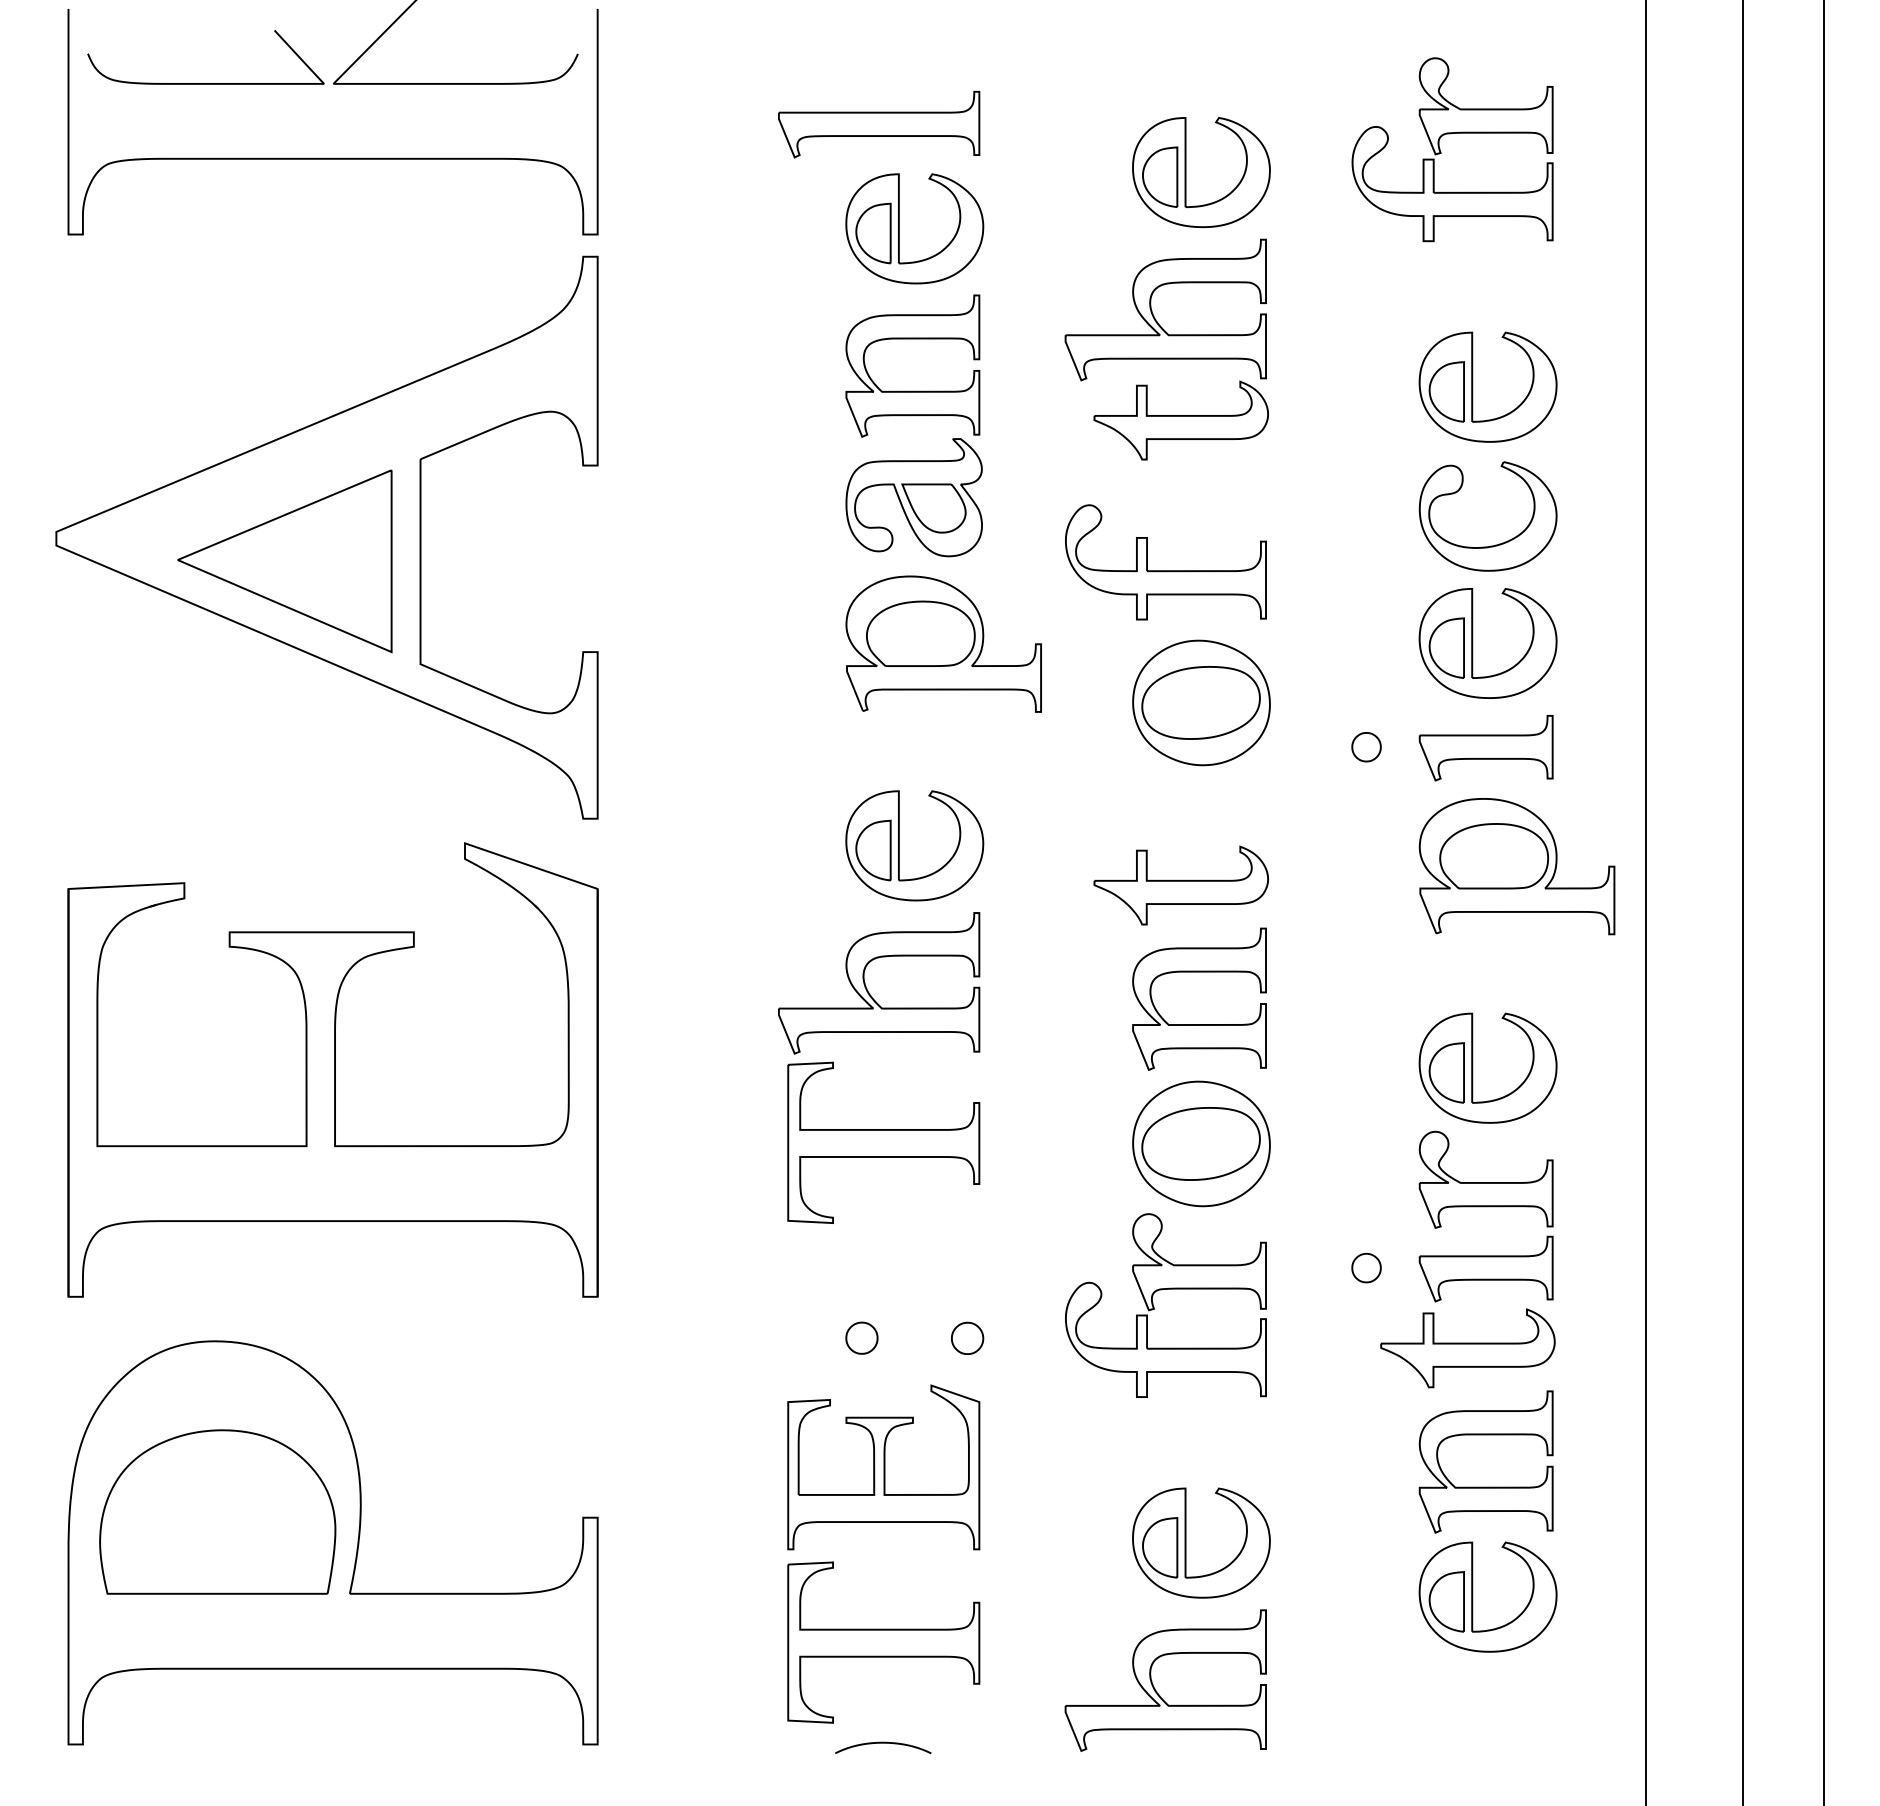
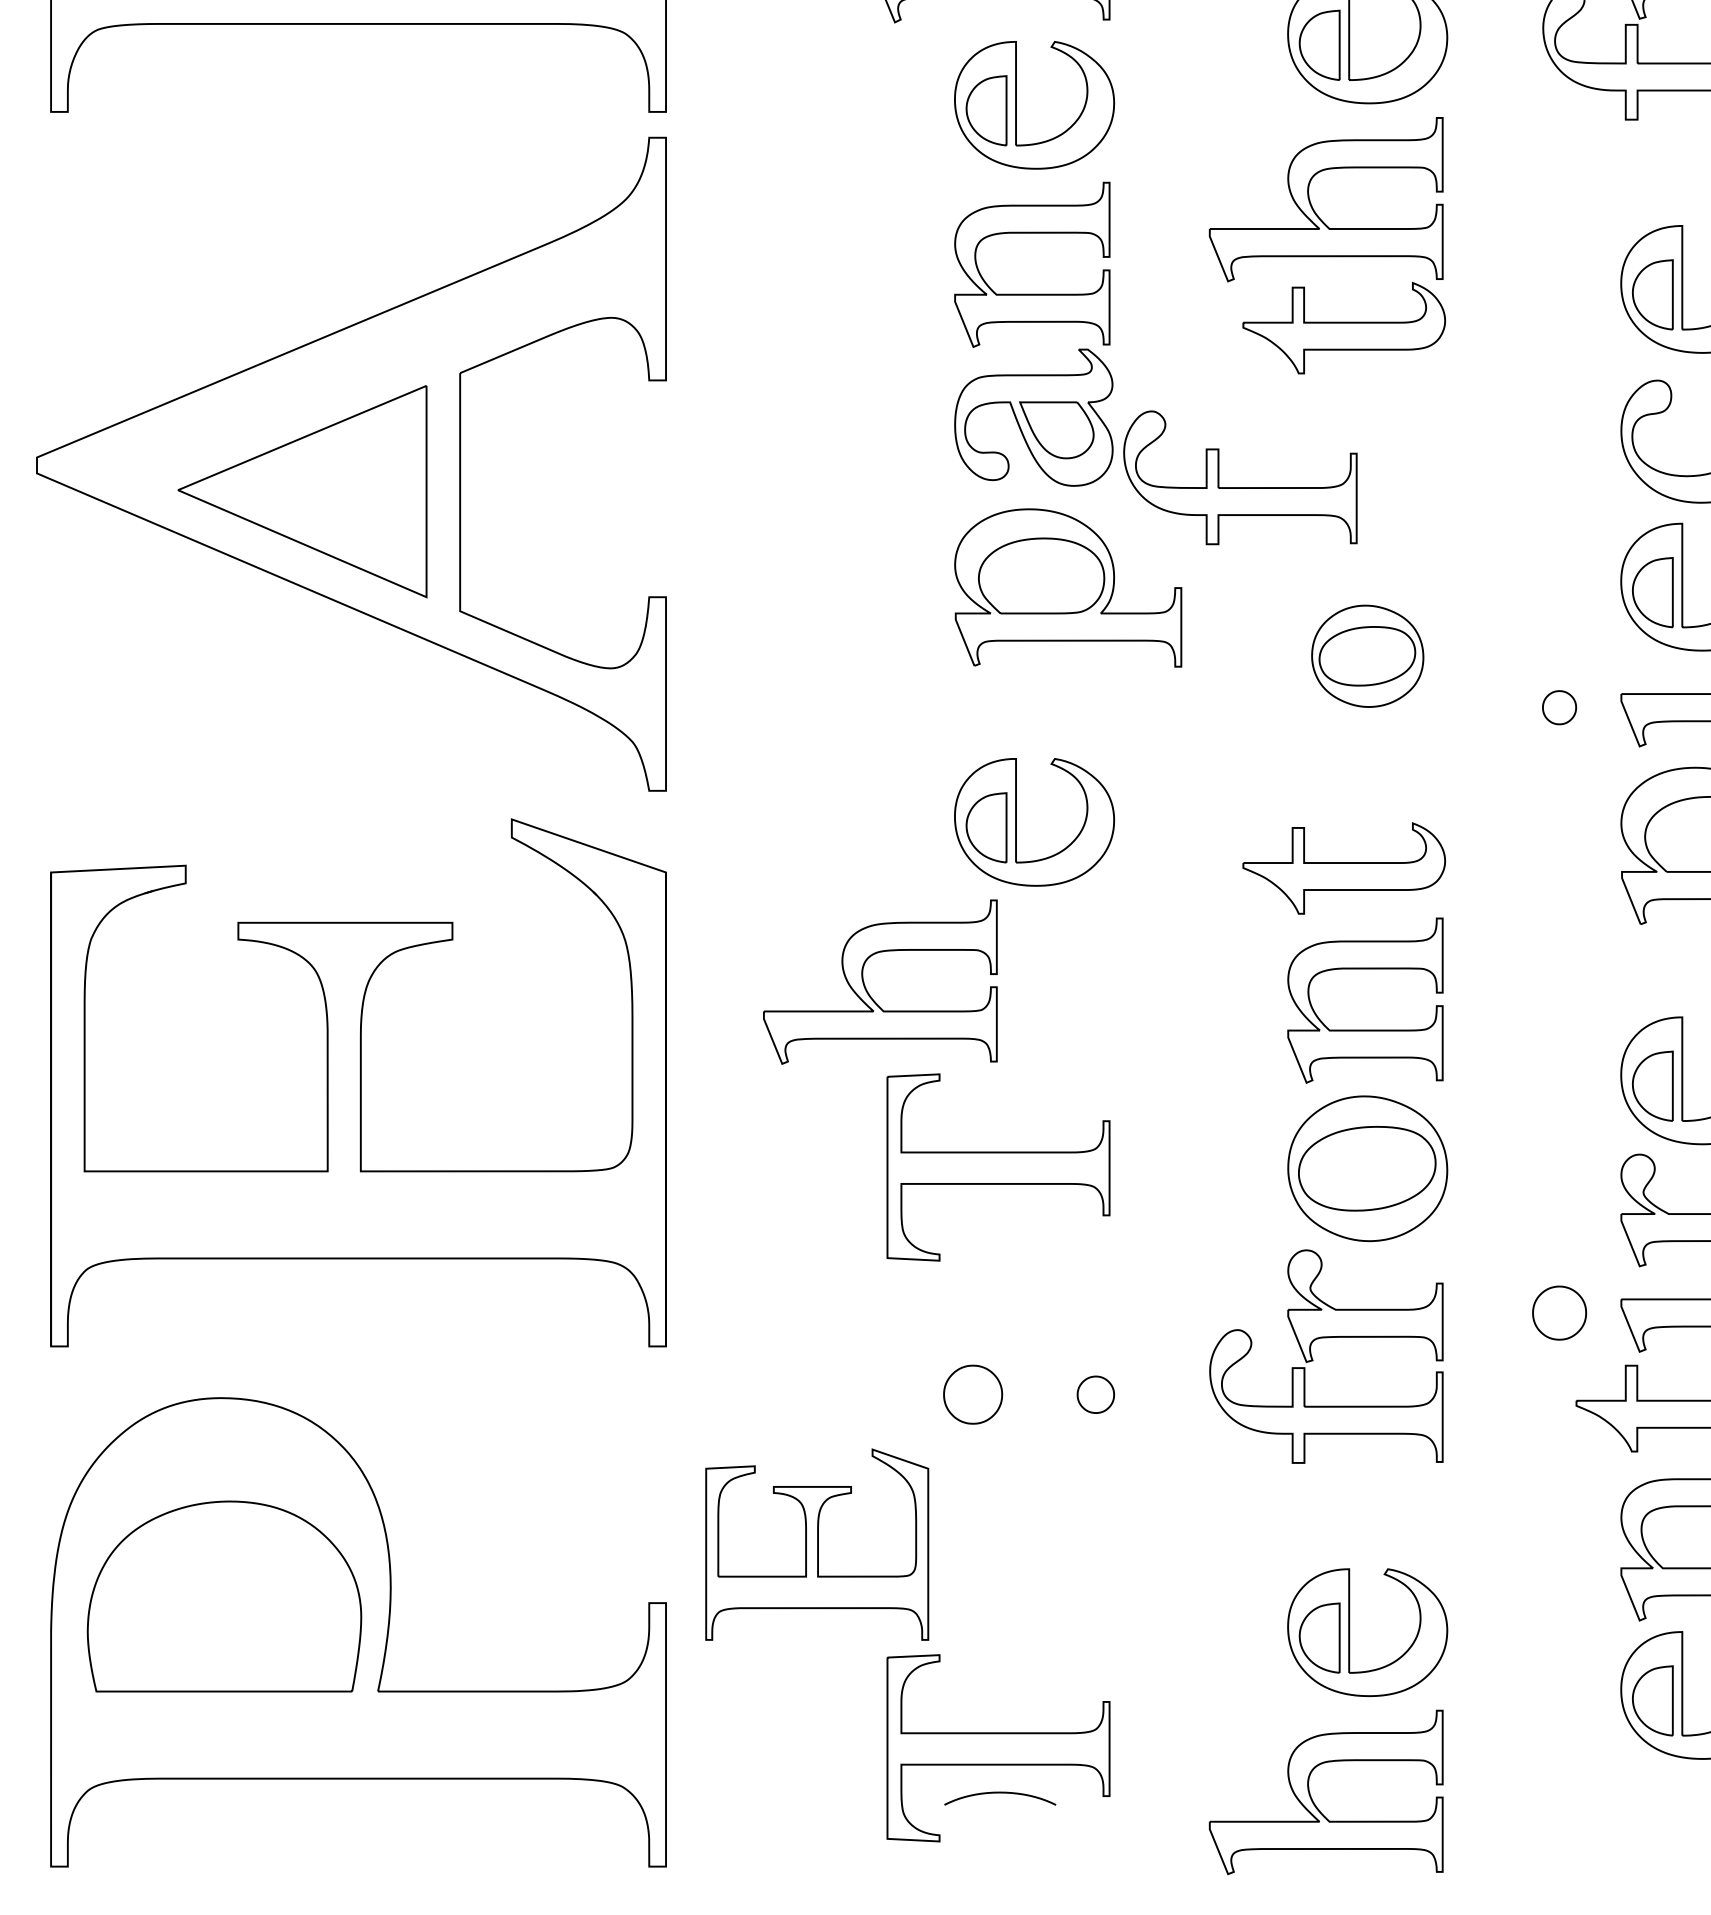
part: (1165, 570) -> (1239, 487), moved
part: (1201, 702) -> (1367, 655), size x0.7
part: (867, 988) -> (866, 988), moved
part: (1366, 1267) -> (1559, 1312), size x1.6
part: (861, 1337) -> (972, 1393), size x1.6
part: (883, 1467) -> (816, 1544), moved
curve: (883, 1743) -> (1000, 1793), moved

